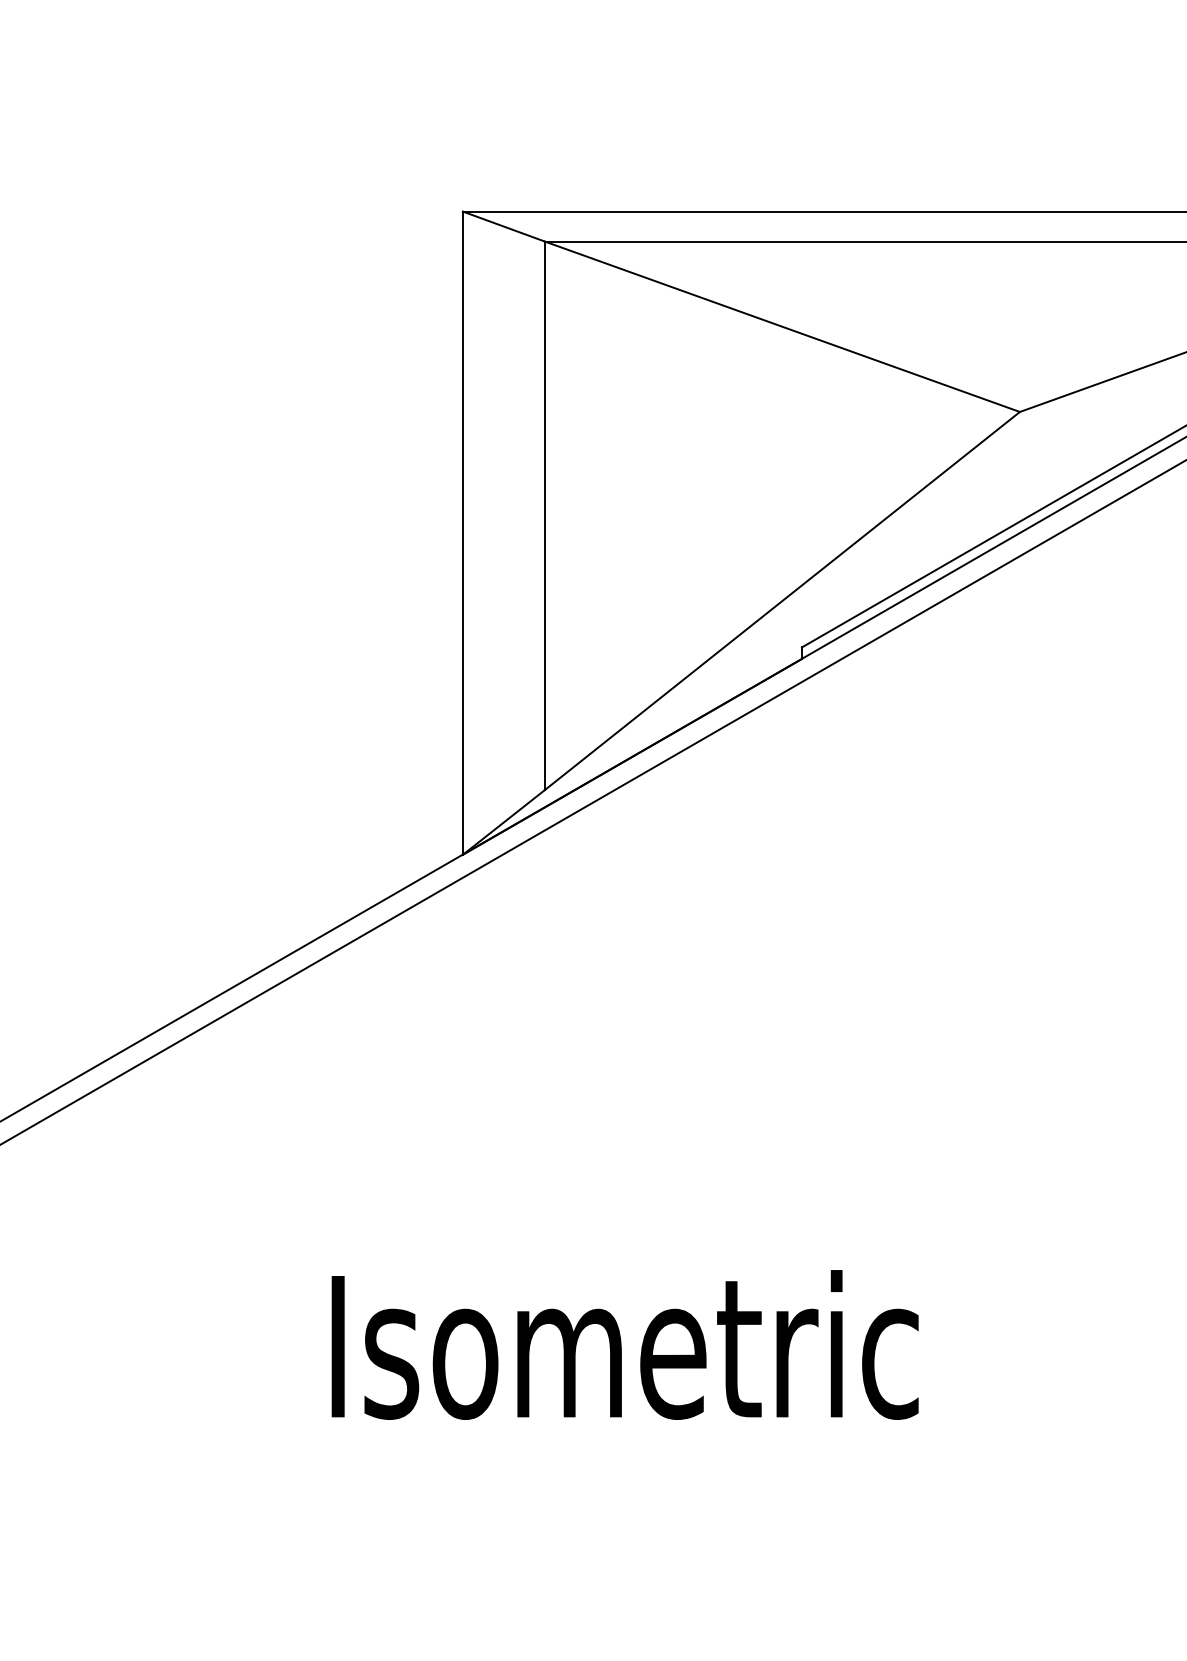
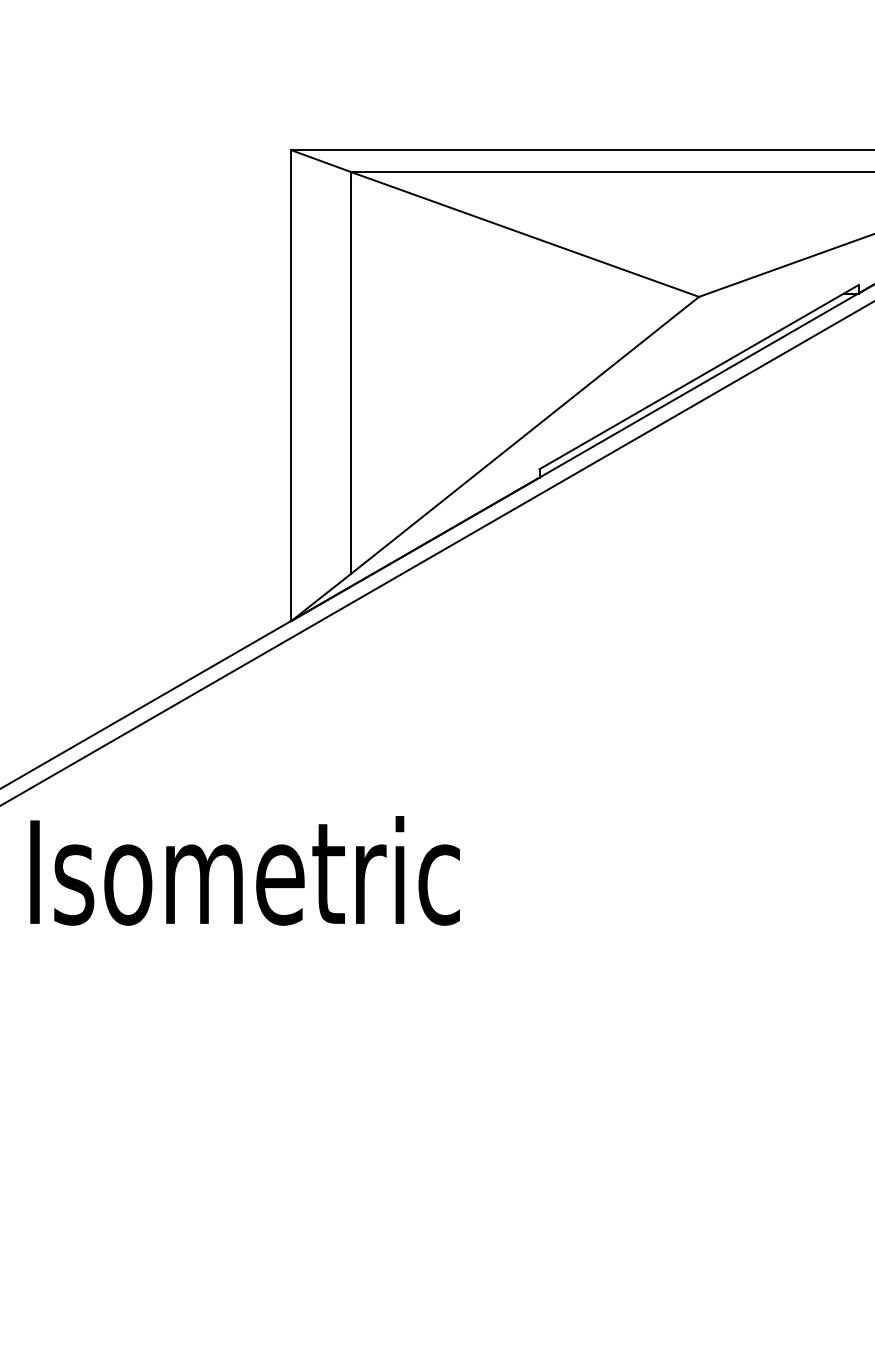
text: (624, 1344) -> (244, 870), moved

